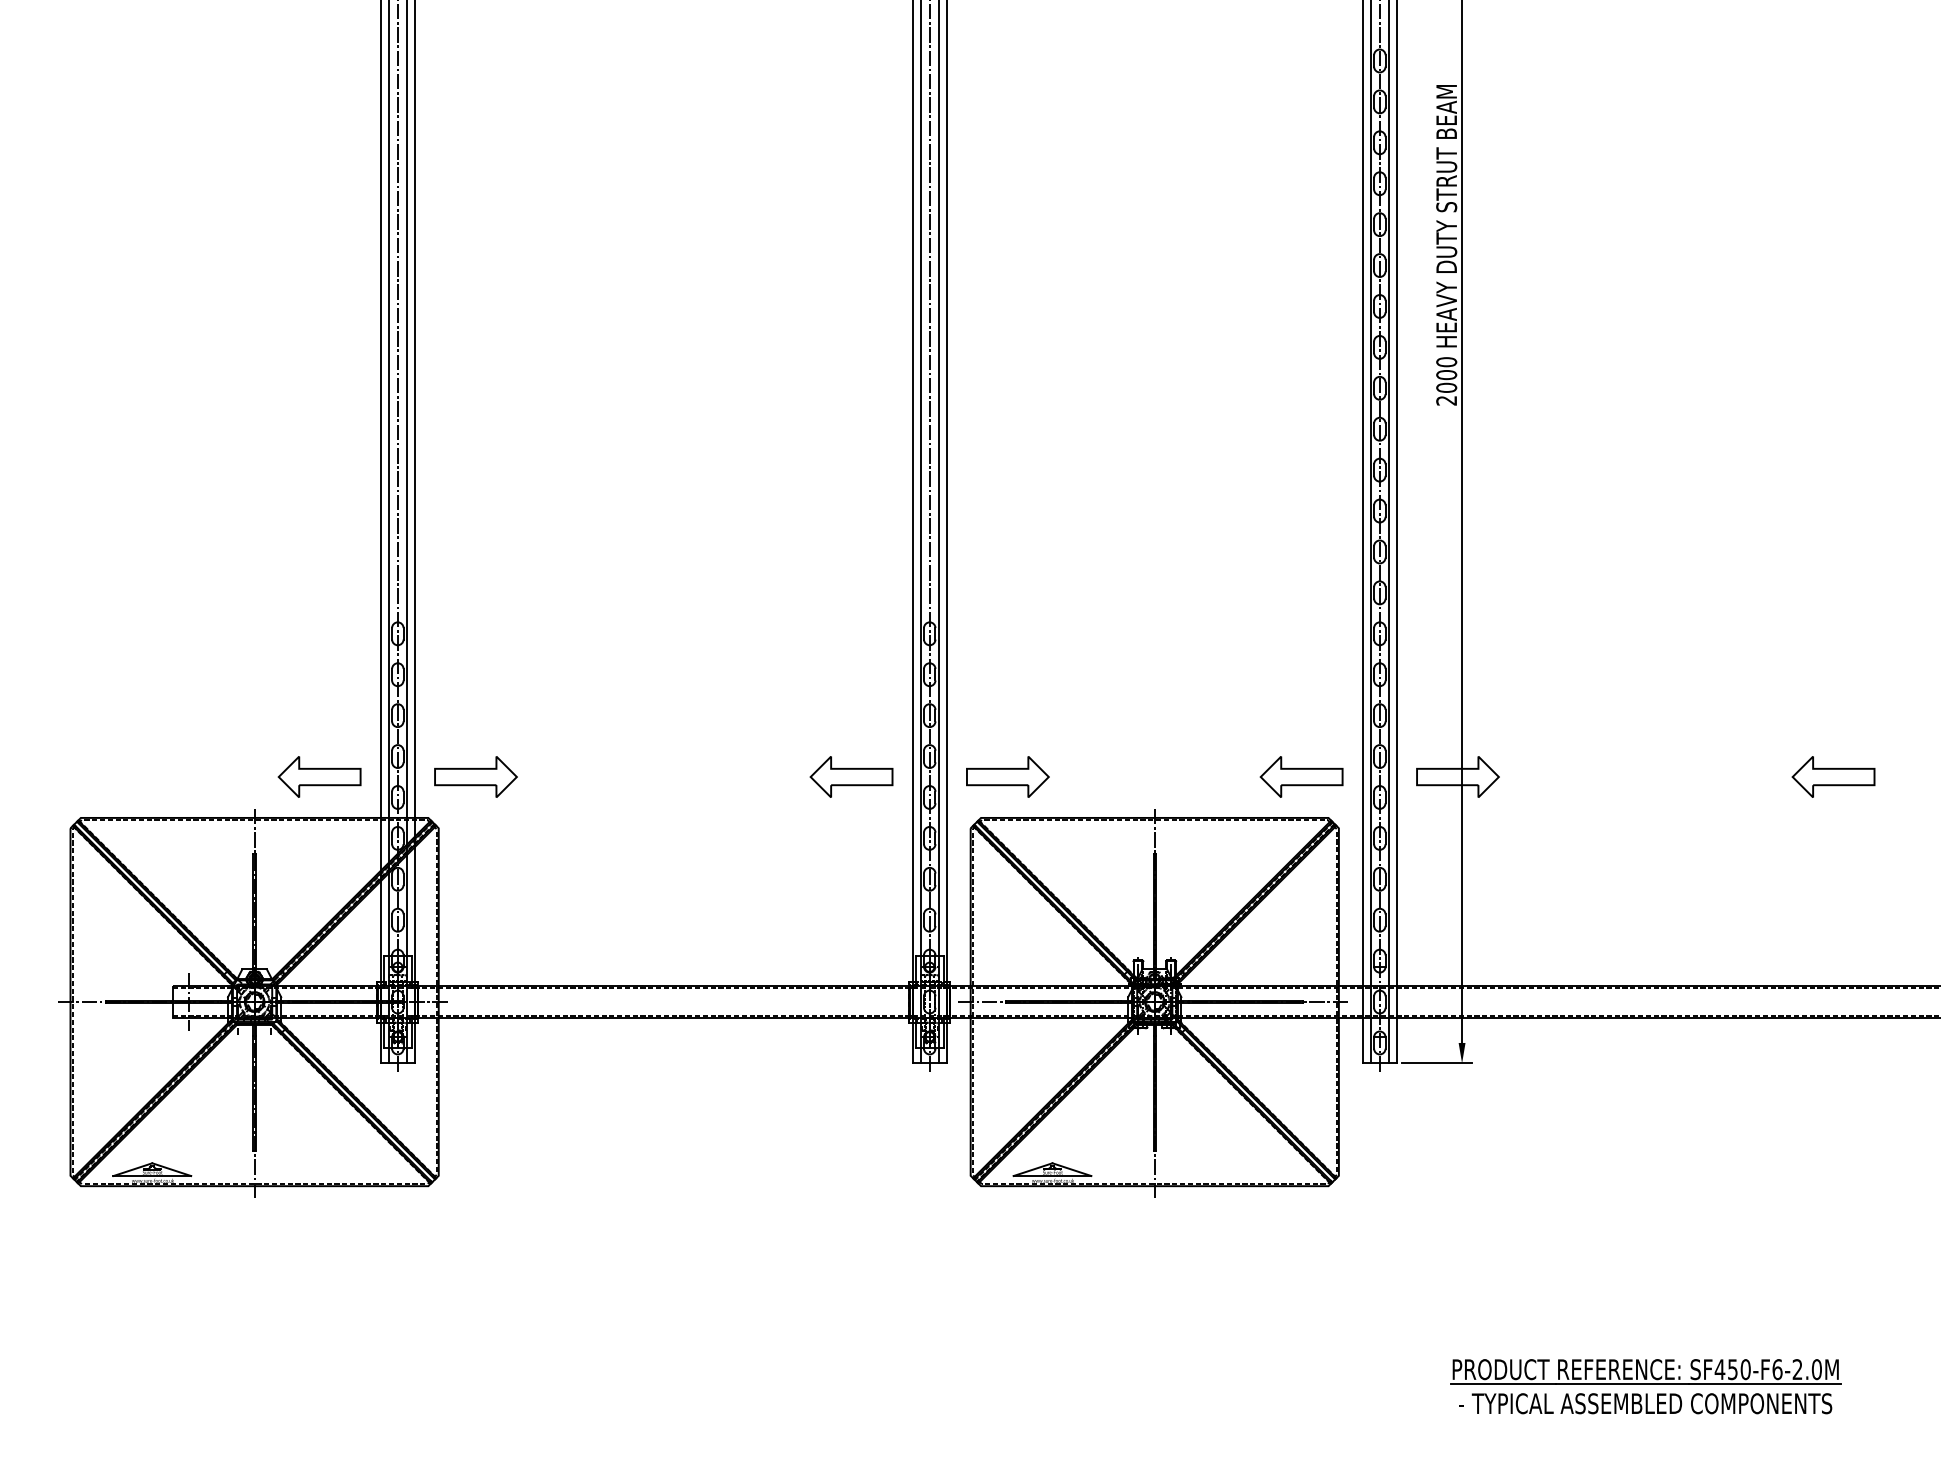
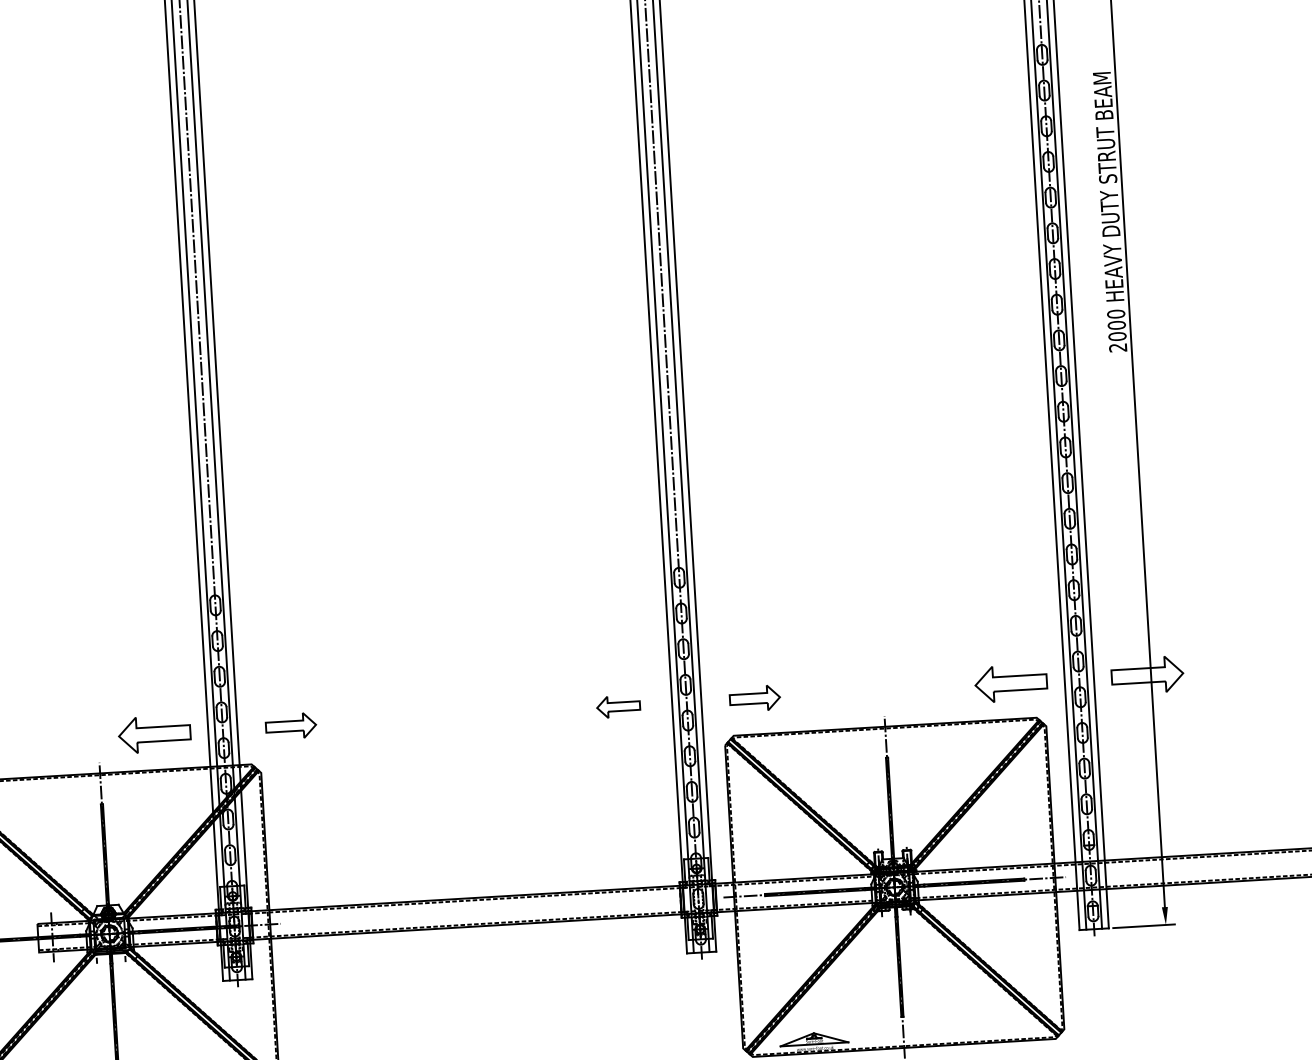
part: (475, 776) -> (290, 725), size x0.7
part: (851, 776) -> (618, 706), size x0.6
part: (1007, 776) -> (754, 698), size x0.7

